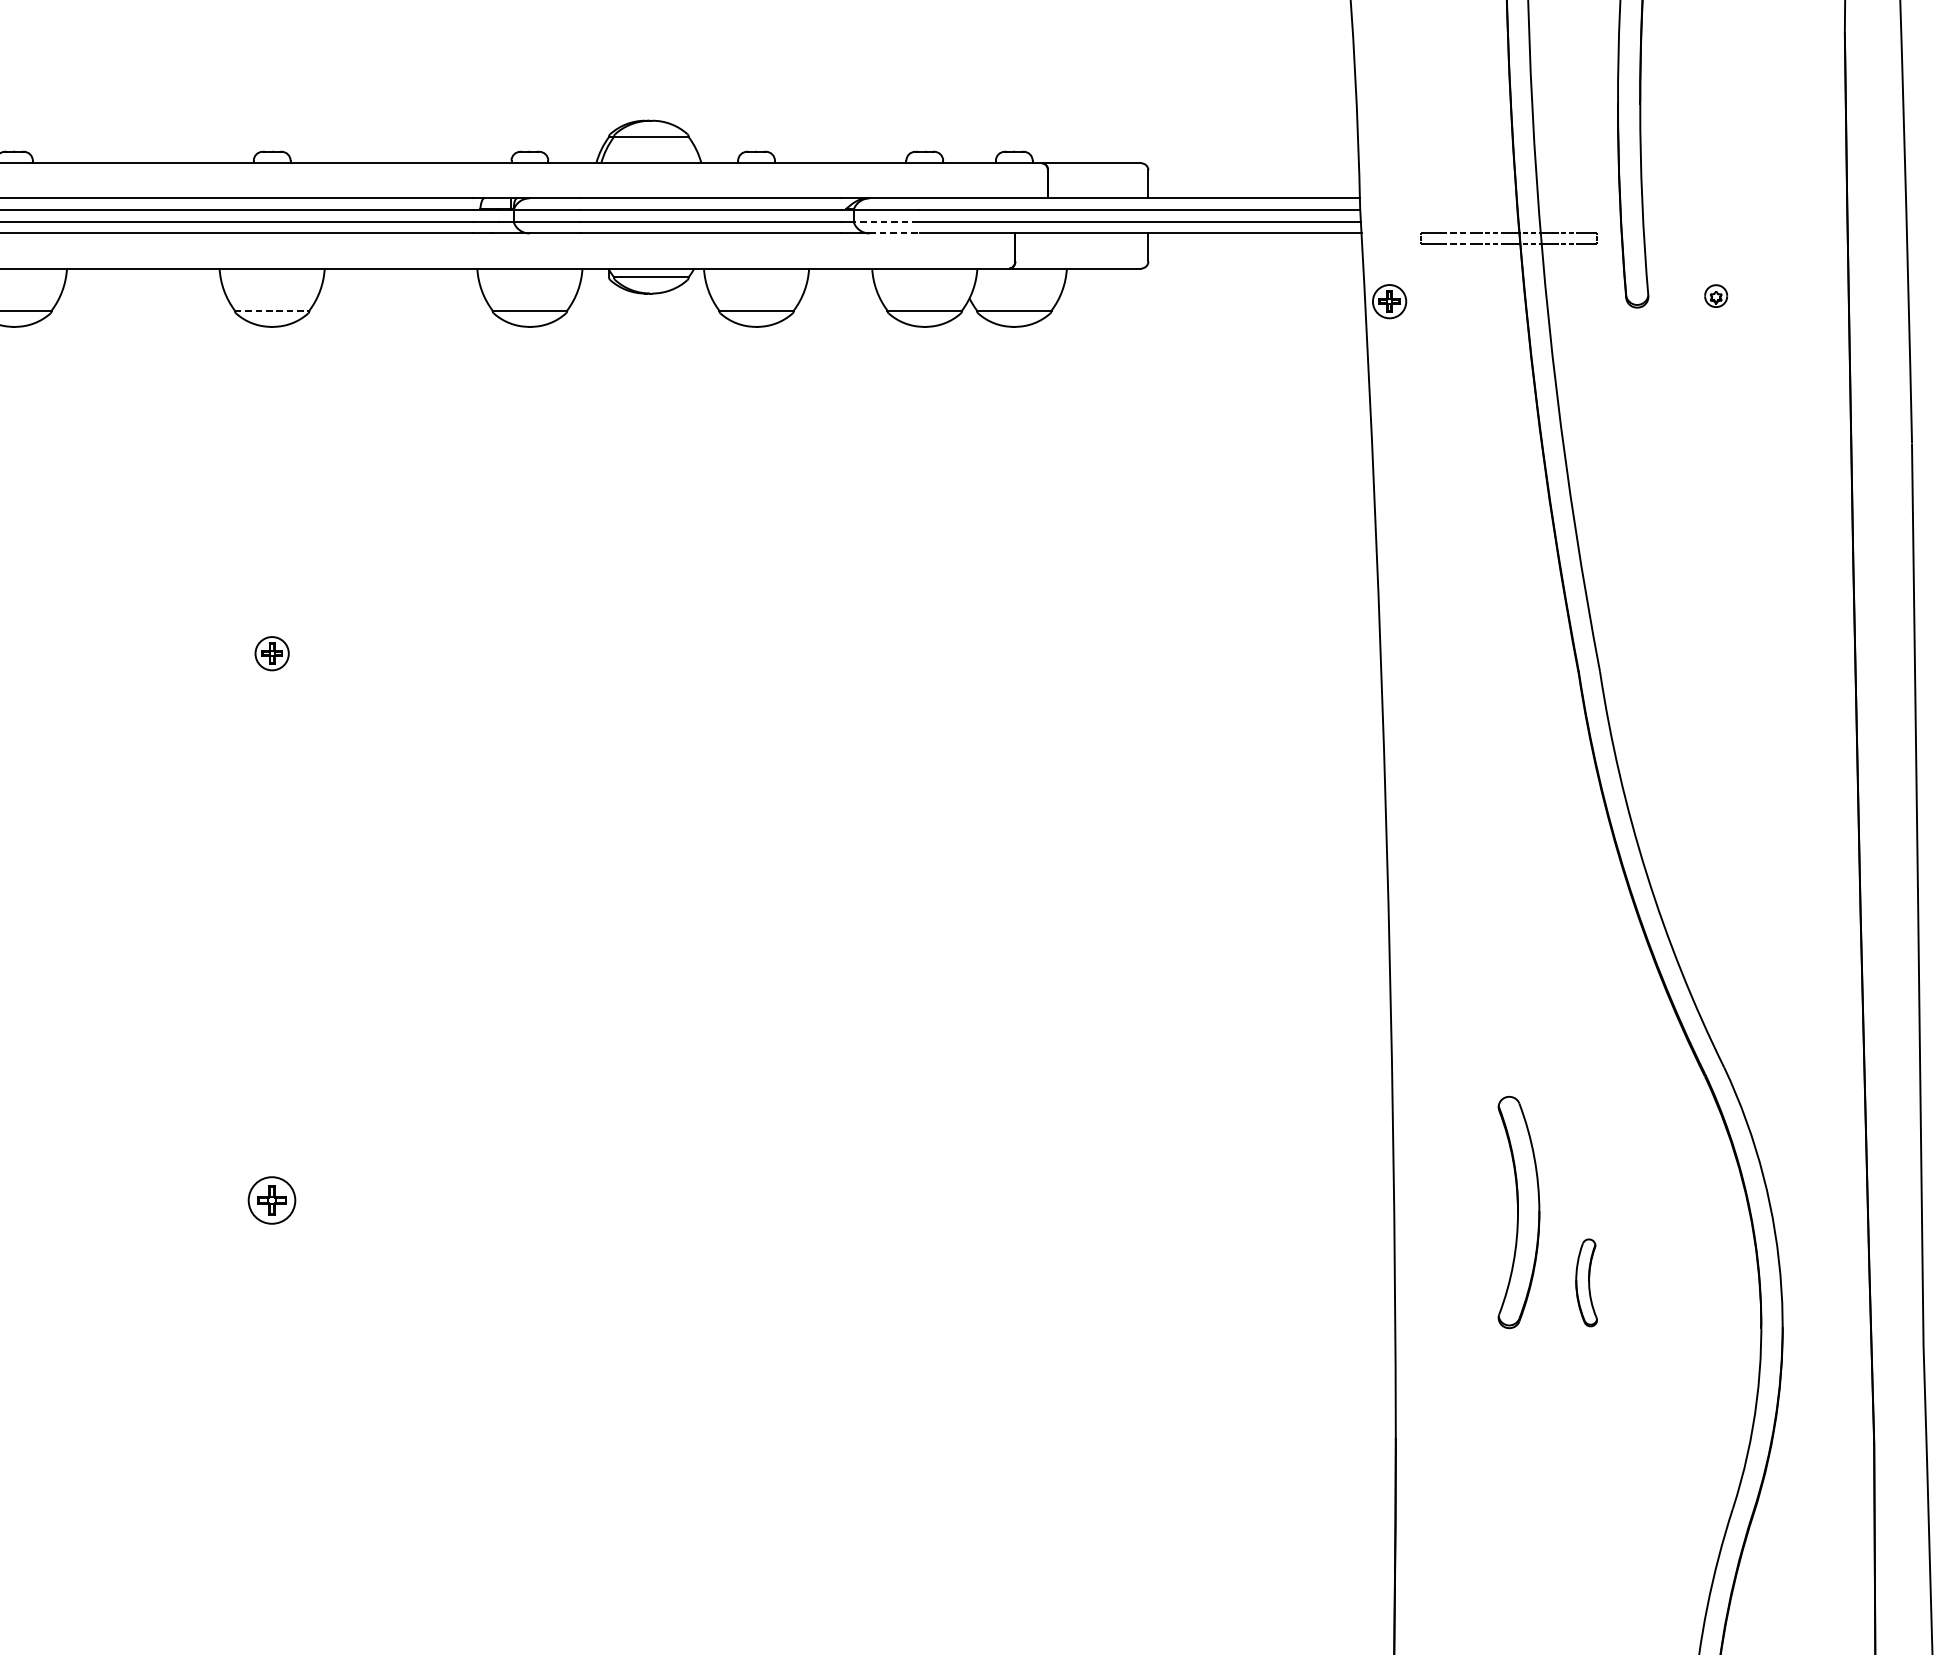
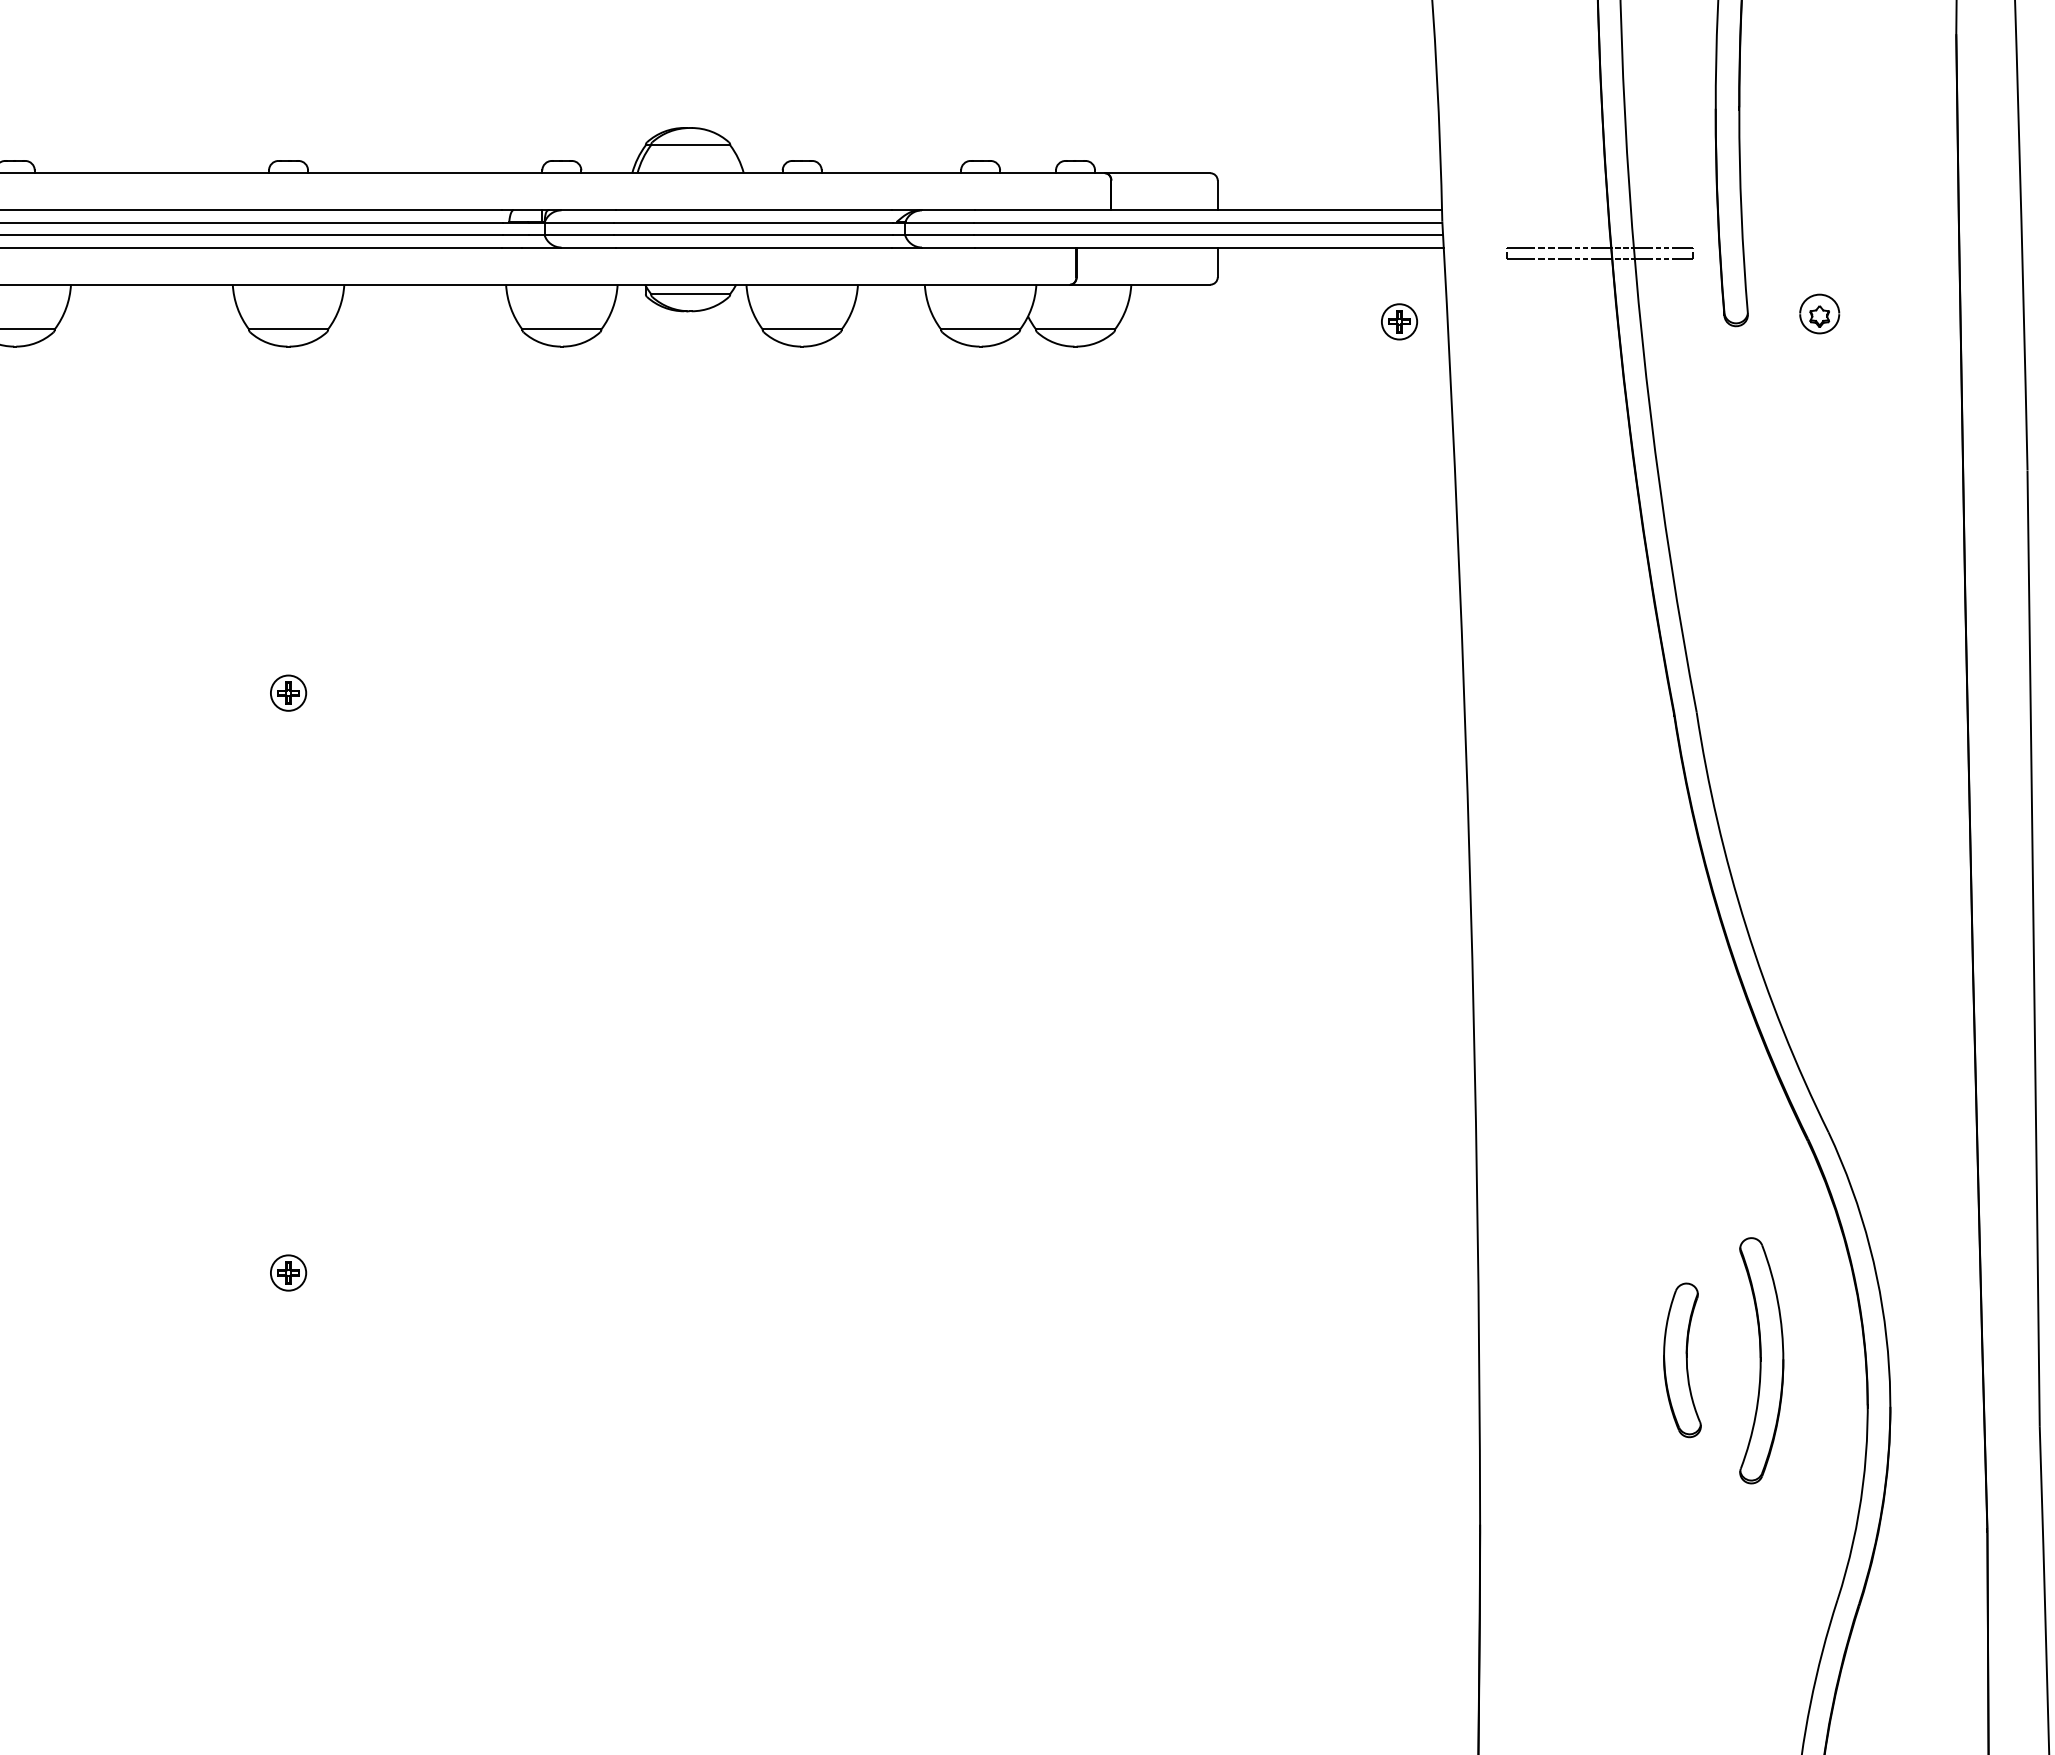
line: (886, 222) -> (939, 235), dashed -> solid
line: (894, 233) -> (948, 247), dashed -> solid
part: (1715, 295) -> (1819, 313), size x1.67
part: (1389, 301) -> (1399, 321), moved
line: (272, 310) -> (288, 329), dashed -> solid
part: (272, 1199) -> (288, 1272), size x0.71
part: (1518, 1212) -> (1761, 1360), moved
part: (1586, 1282) -> (1682, 1360), size x1.67

